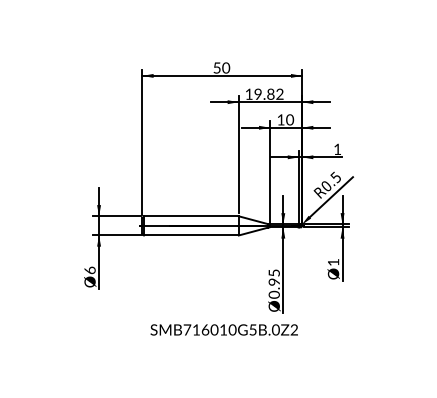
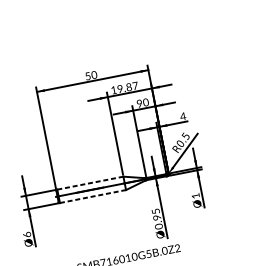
text: (279, 93) -> (135, 85), 19.82 -> 19.87
text: (280, 119) -> (139, 103), 10 -> 90
text: (337, 148) -> (182, 115), 1 -> 4
line: (191, 216) -> (90, 183), solid -> dashed
line: (191, 235) -> (93, 196), solid -> dashed

